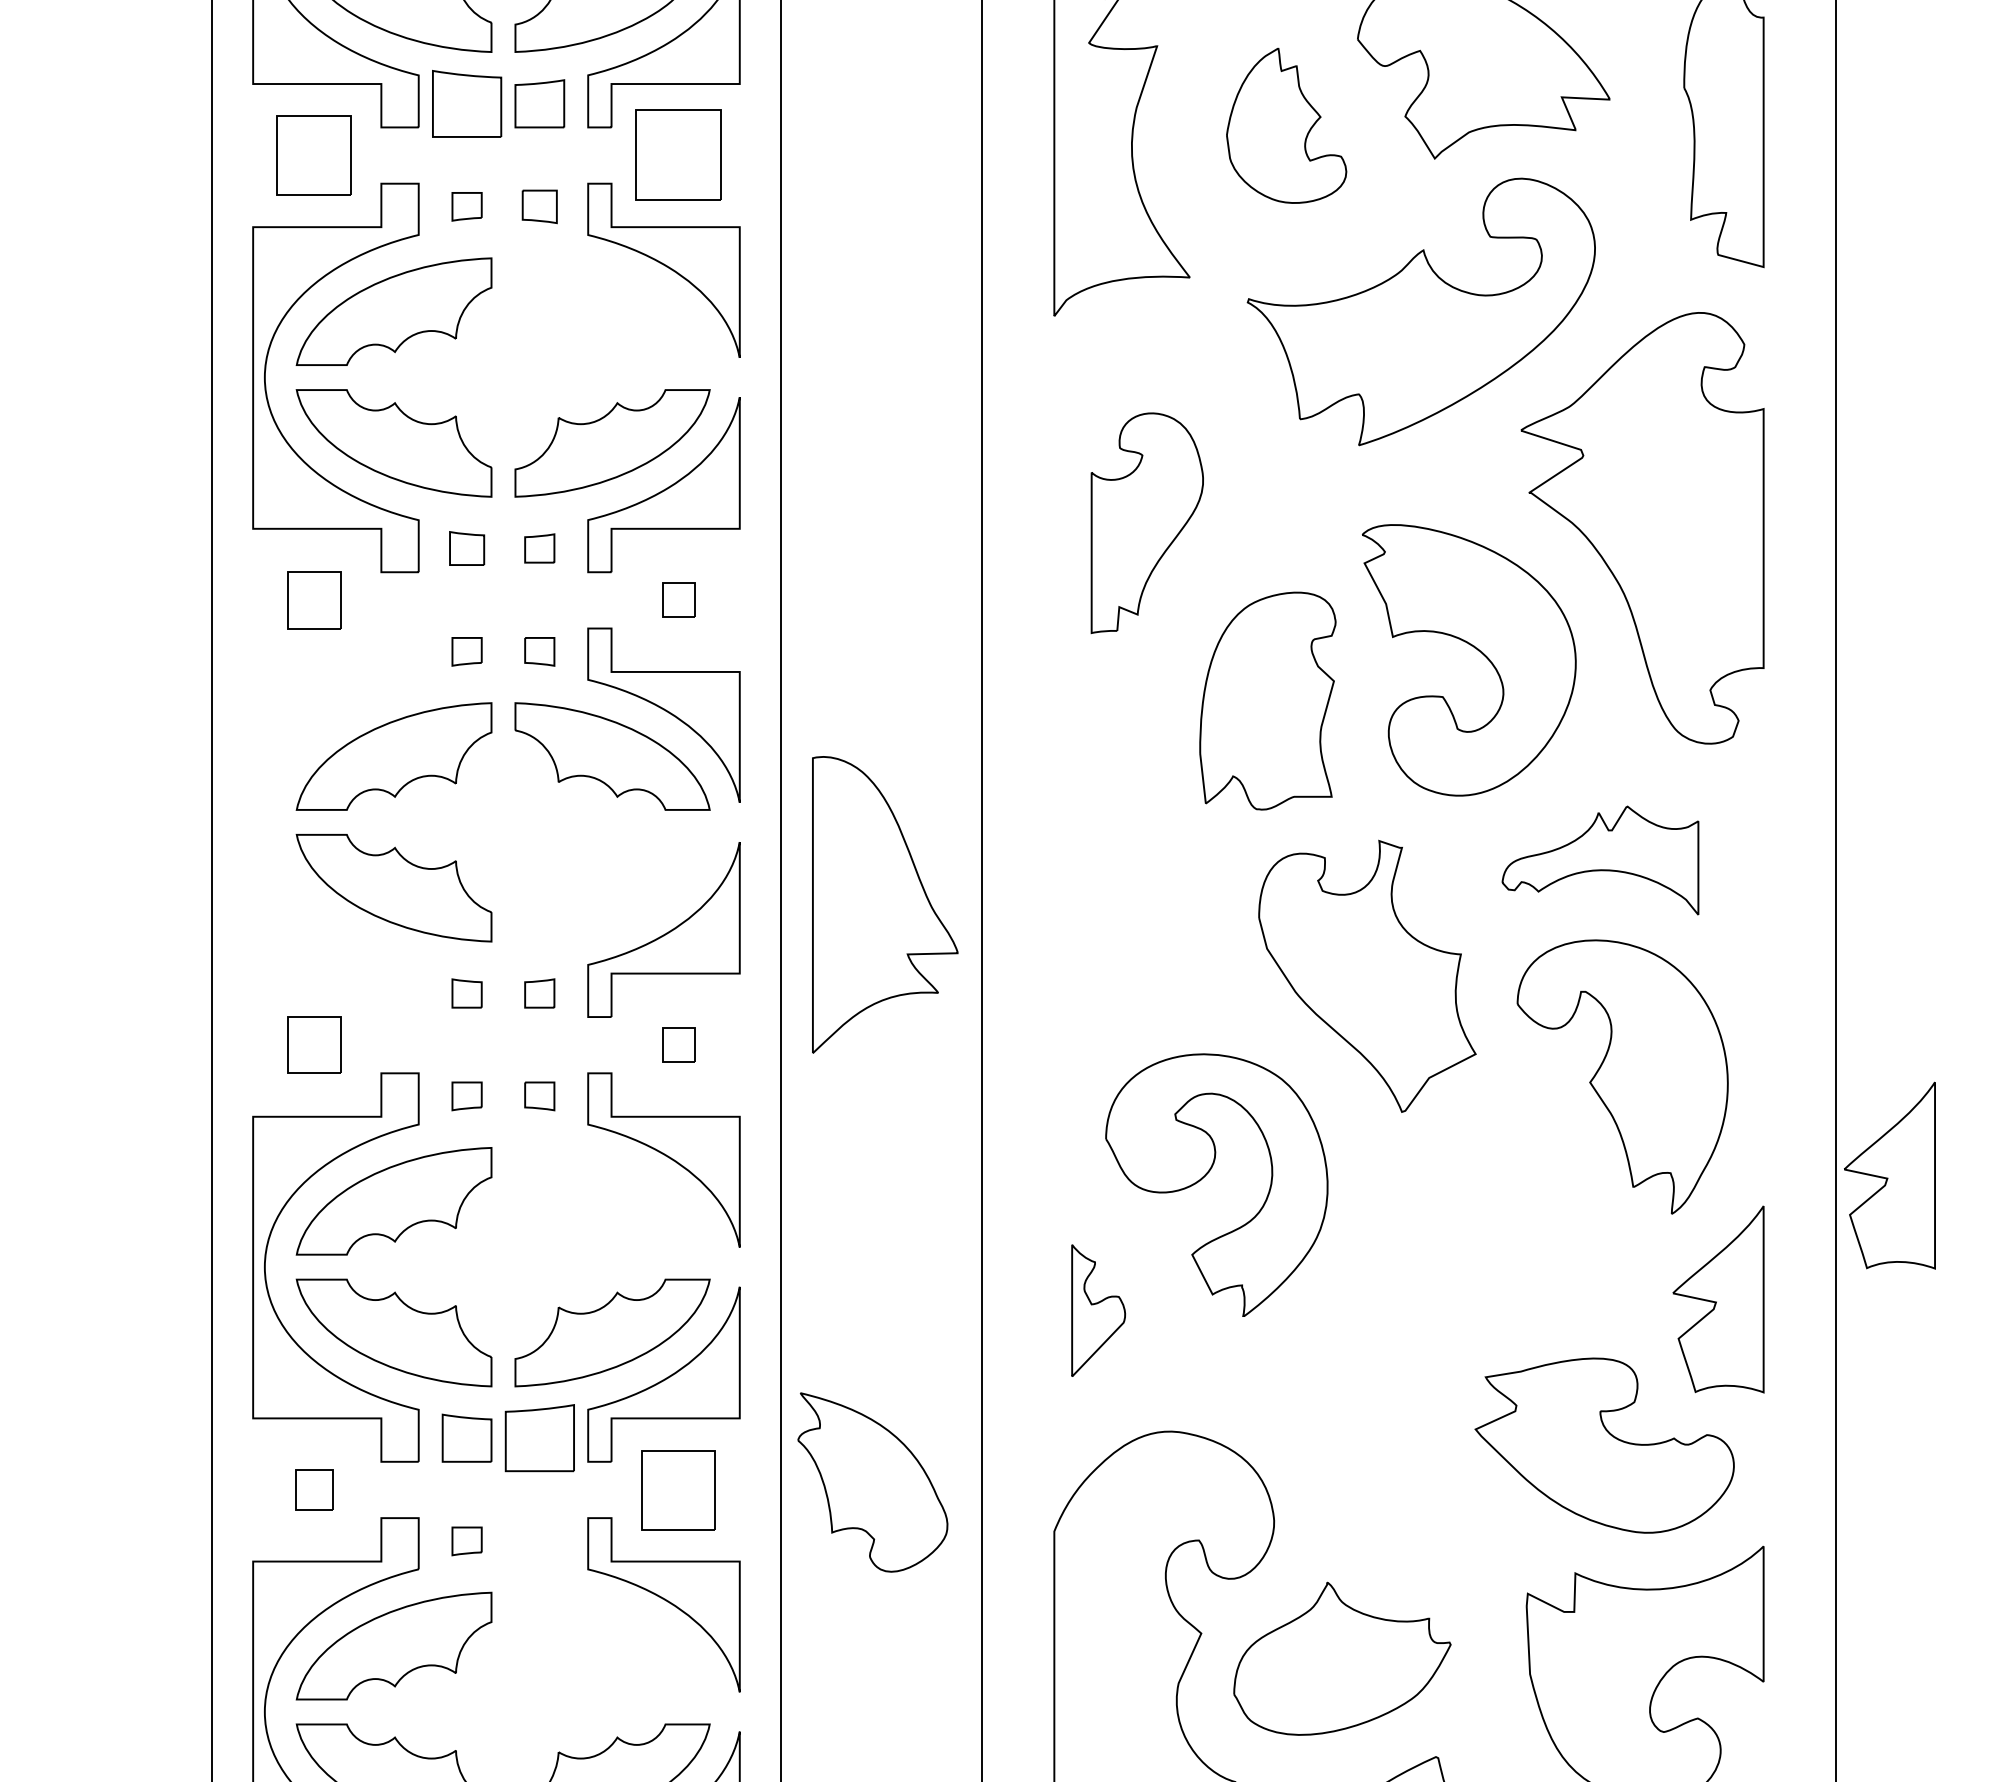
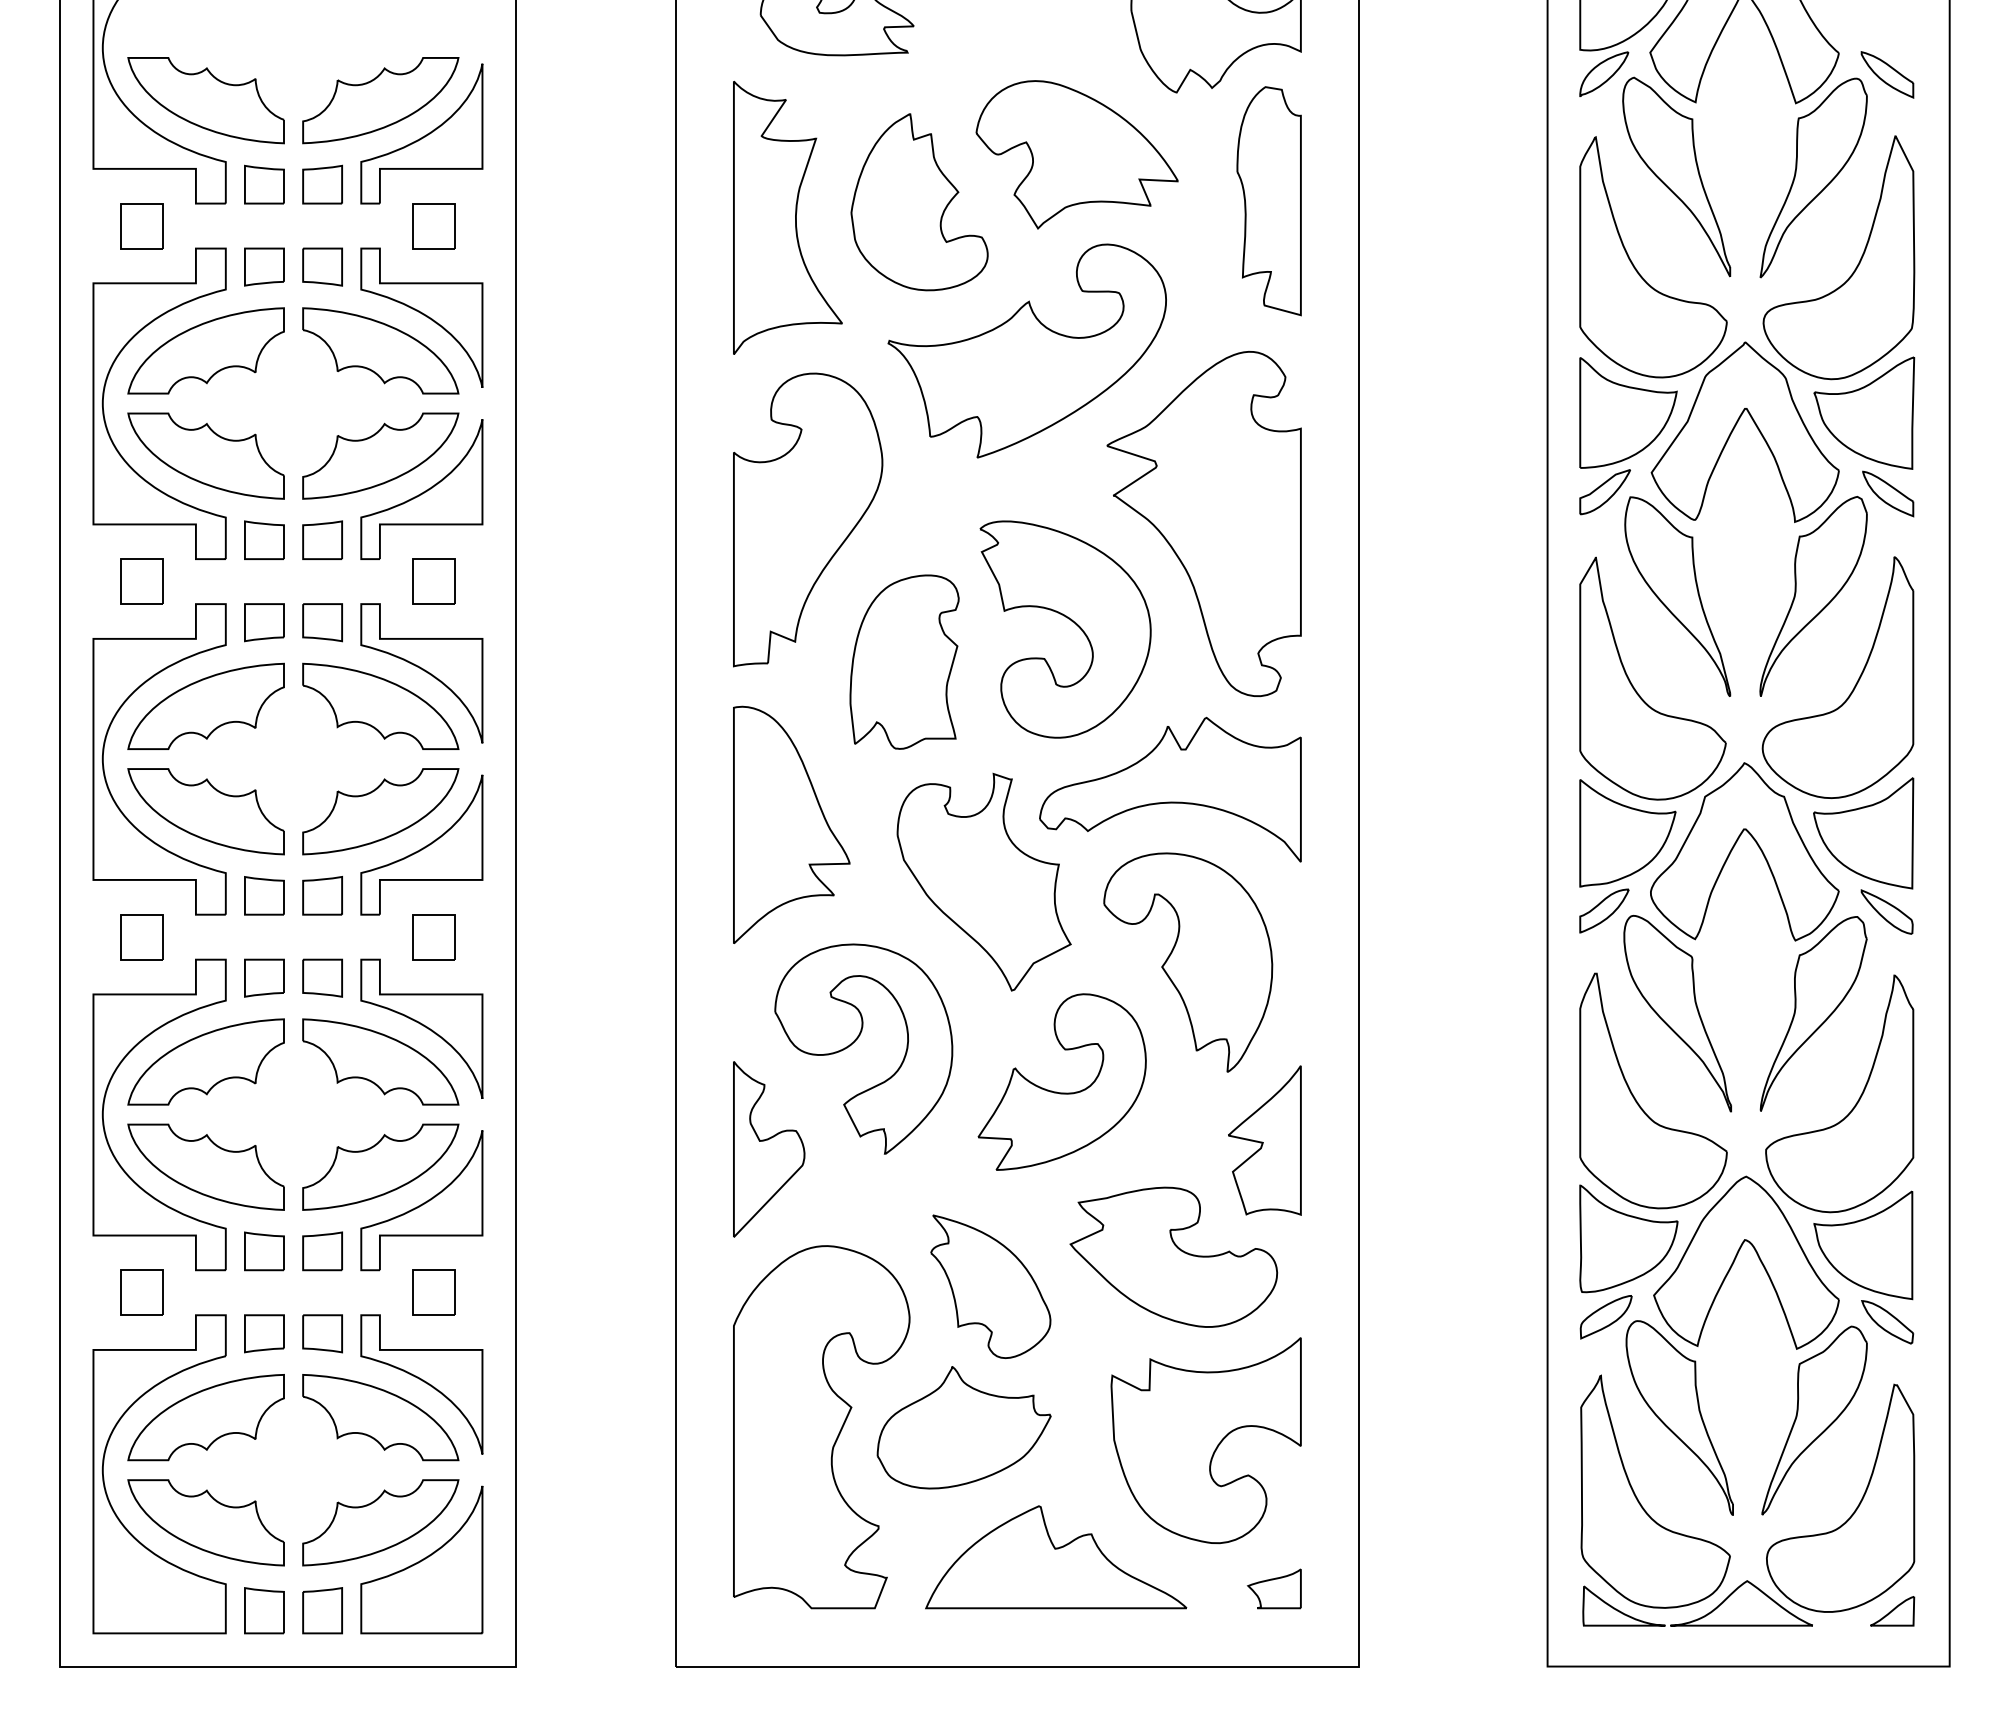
part: (467, 103) -> (264, 184), size x0.71
part: (1286, 126) -> (919, 202), size x1.43
part: (313, 156) -> (141, 226), size x0.71
part: (678, 156) -> (433, 226), size x0.62
part: (467, 206) -> (264, 266), size x1.67
part: (539, 206) -> (322, 266), size x1.43
part: (612, 311) -> (380, 350), added
part: (1147, 522) -> (808, 519), size x1.67
part: (467, 547) -> (264, 539), size x1.43
part: (539, 547) -> (322, 539), size x1.67
part: (678, 600) -> (433, 581), size x1.67
part: (467, 651) -> (264, 622), size x1.67
part: (539, 651) -> (322, 622), size x1.67
part: (266, 831) -> (104, 766), added
part: (1600, 860) -> (1170, 789), size x1.67
part: (612, 887) -> (380, 811), added
part: (884, 904) -> (791, 824), moved
part: (467, 993) -> (264, 895), size x1.67
part: (539, 993) -> (322, 895), size x1.67
part: (678, 1045) -> (433, 937), size x1.67
part: (467, 1095) -> (264, 977), size x1.67
part: (539, 1095) -> (322, 977), size x1.67
part: (1889, 1175) -> (1401, 1041), removed
part: (612, 1200) -> (380, 1061), added
part: (1464, 1239) -> (1061, 1092), added
part: (1098, 1310) -> (769, 1149), size x1.67
part: (539, 1438) -> (322, 1251), size x0.71
part: (872, 1482) -> (990, 1286), moved
part: (313, 1489) -> (141, 1292), size x1.43
part: (678, 1489) -> (433, 1292), size x0.71
part: (467, 1540) -> (264, 1333), size x1.67
part: (539, 1540) -> (322, 1333), added
part: (612, 1646) -> (380, 1417), added

